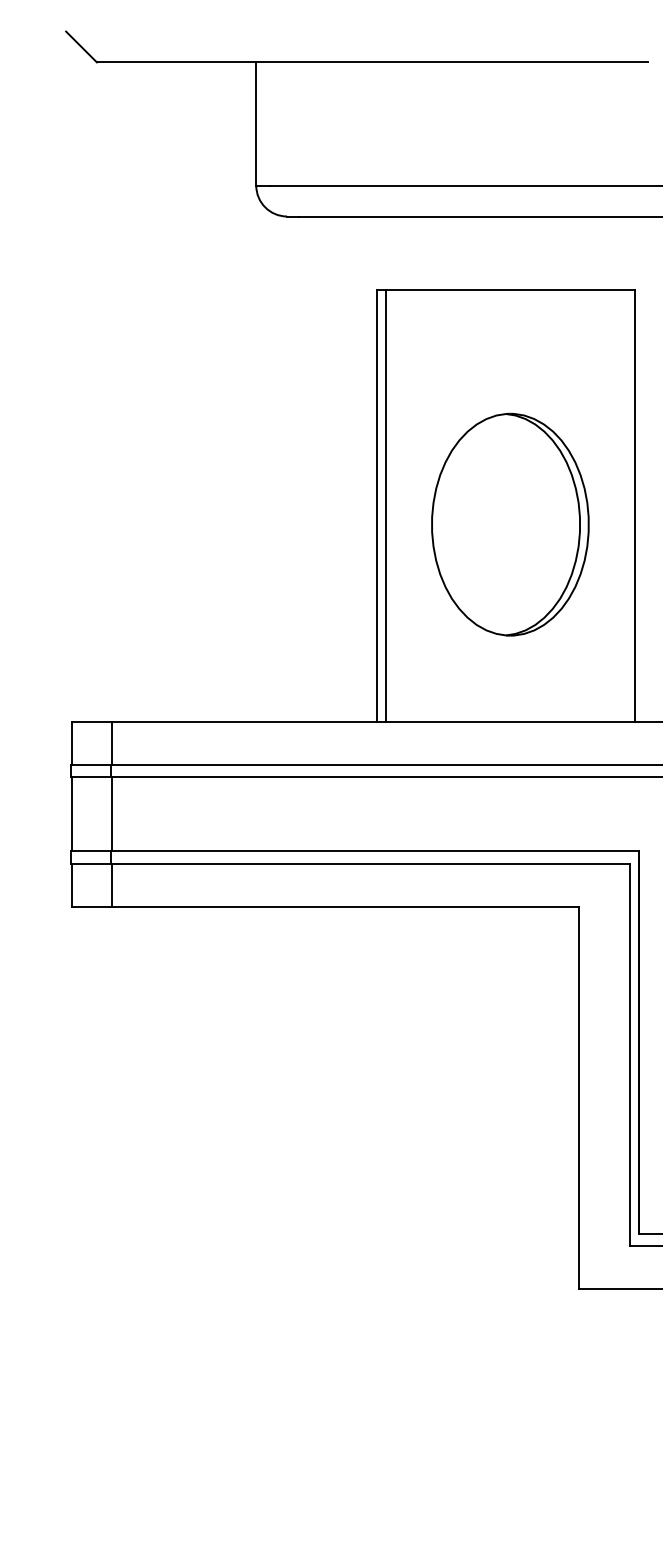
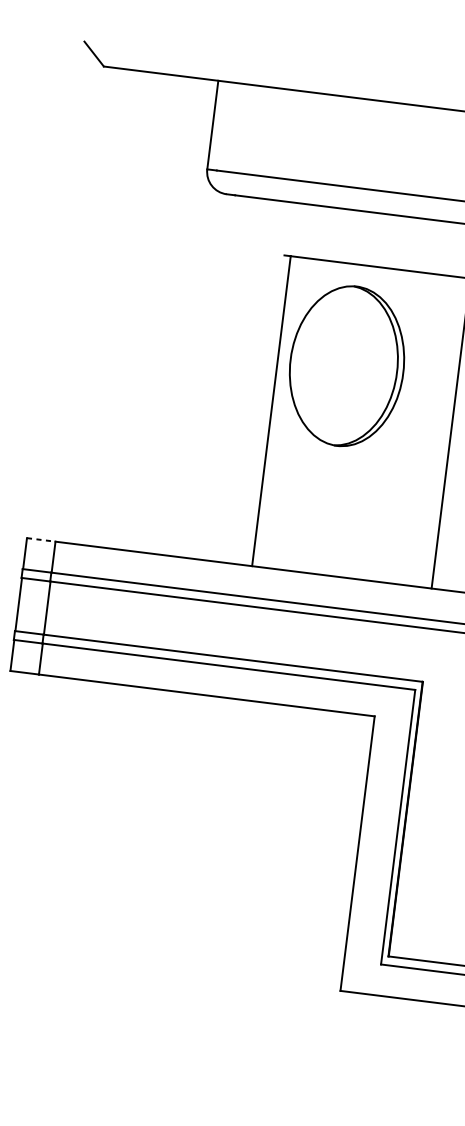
line: (376, 506) -> (264, 410), removed
part: (510, 524) -> (347, 366), moved
line: (91, 722) -> (40, 540), solid -> dashed

